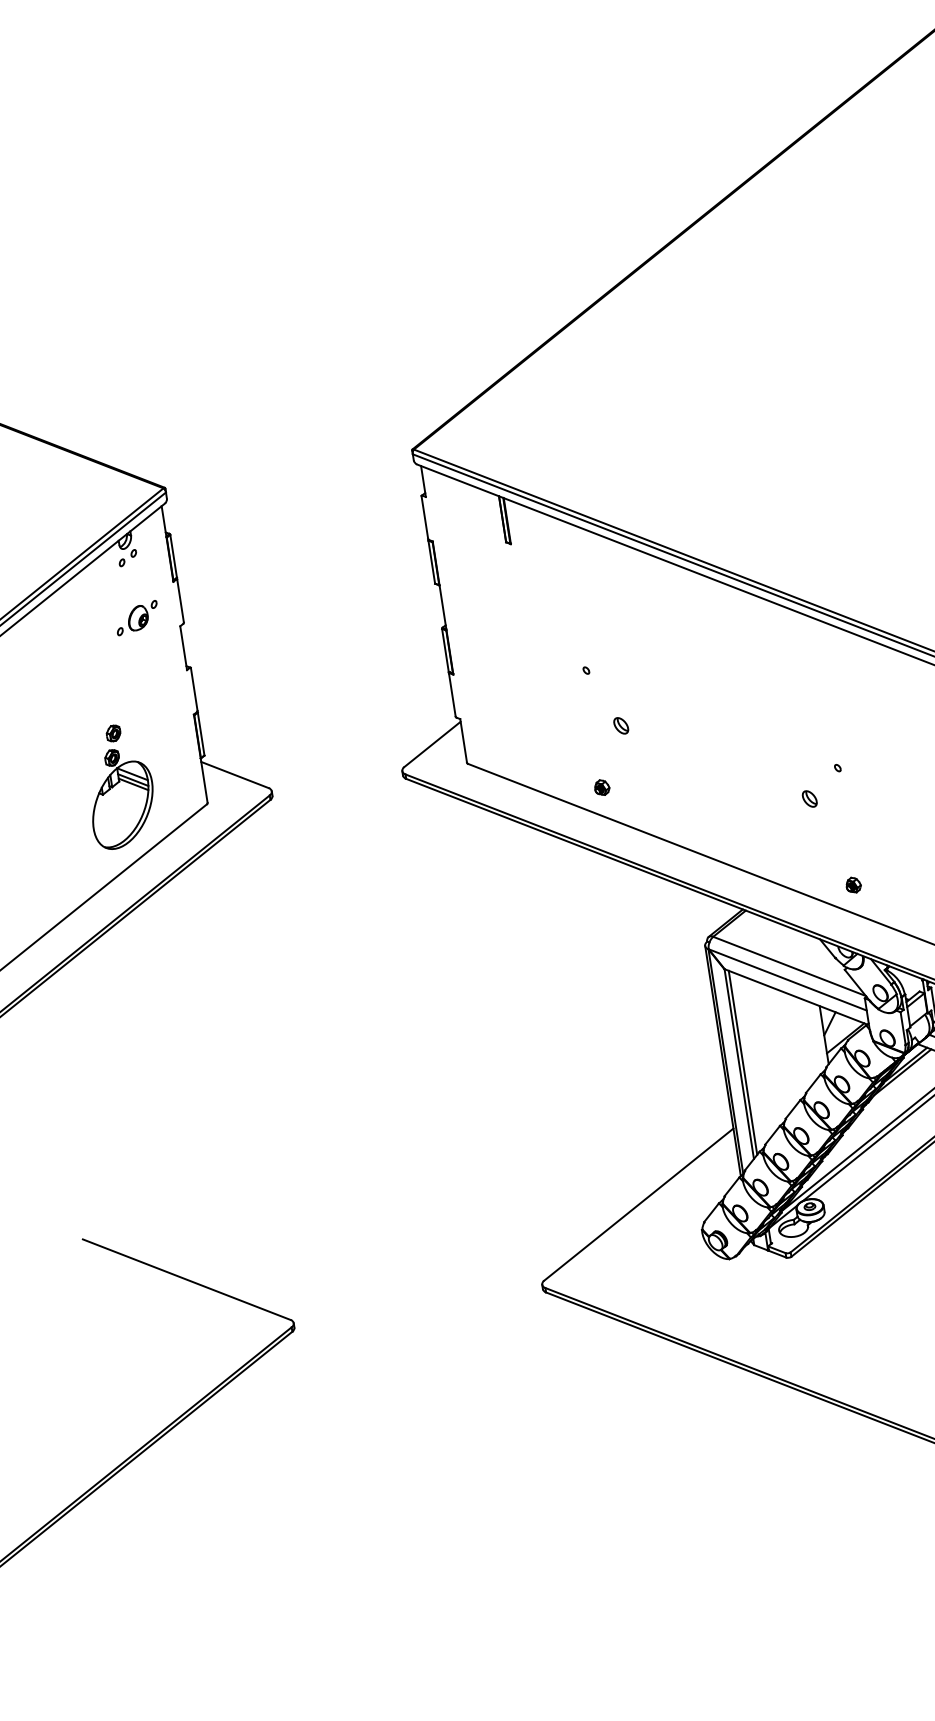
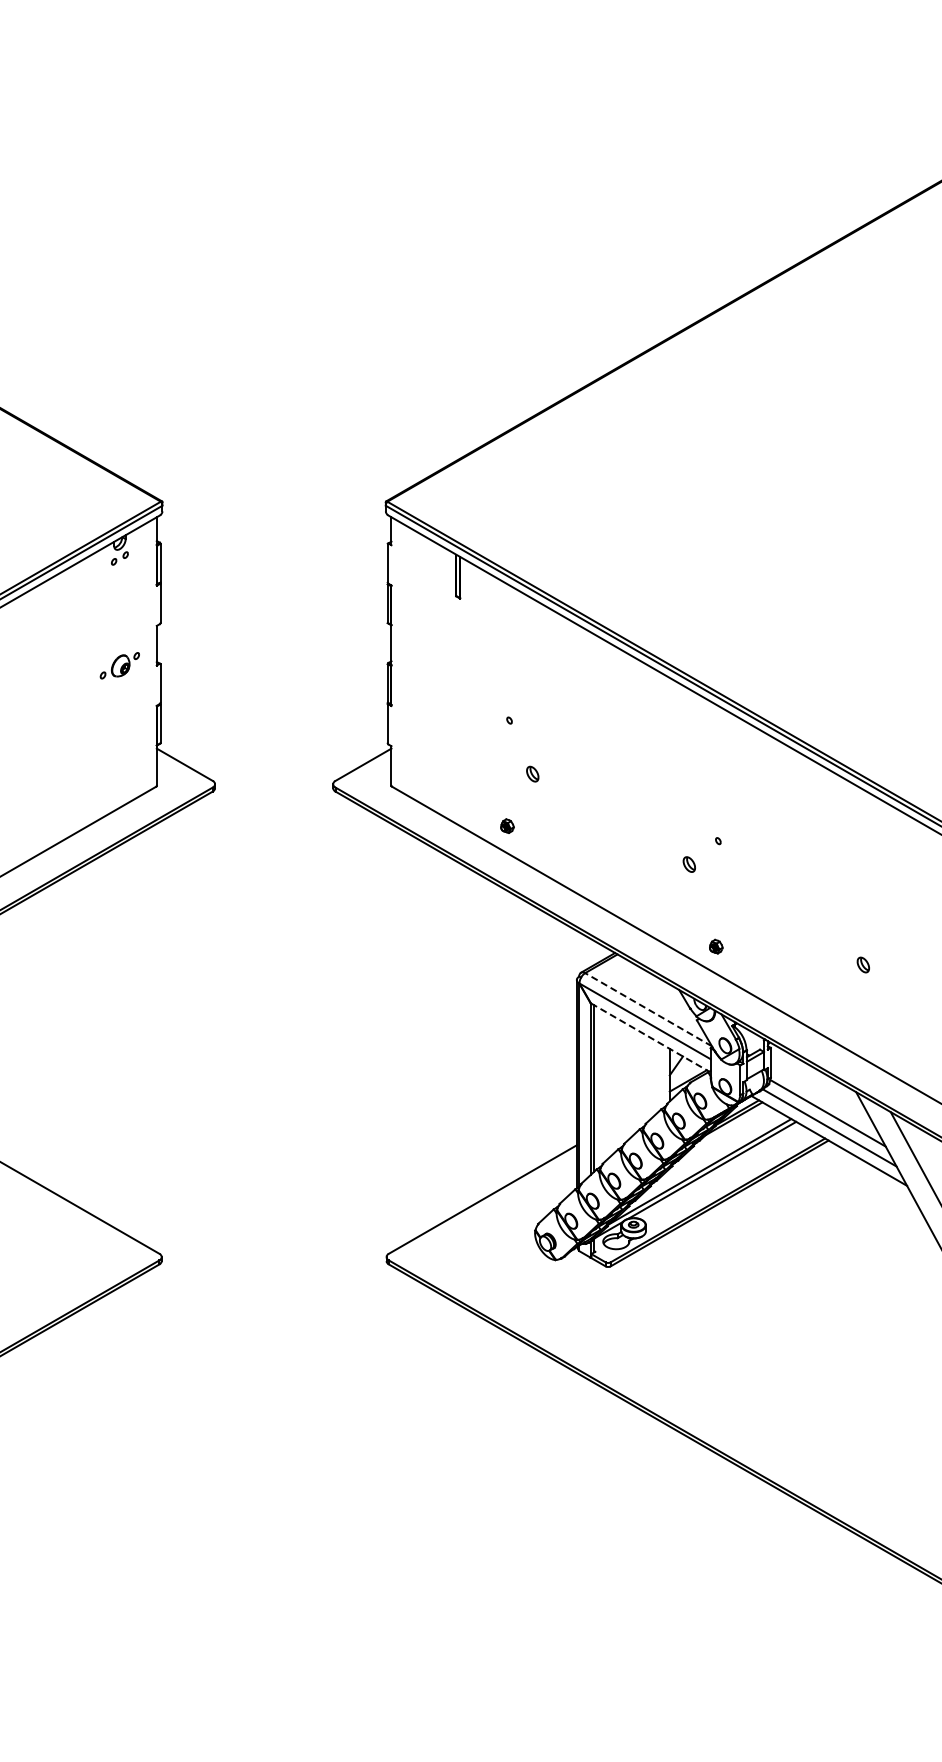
part: (136, 617) -> (119, 665), moved
part: (119, 785) -> (81, 758), removed
line: (789, 966) -> (648, 1009), solid -> dashed
line: (796, 996) -> (650, 1037), solid -> dashed

